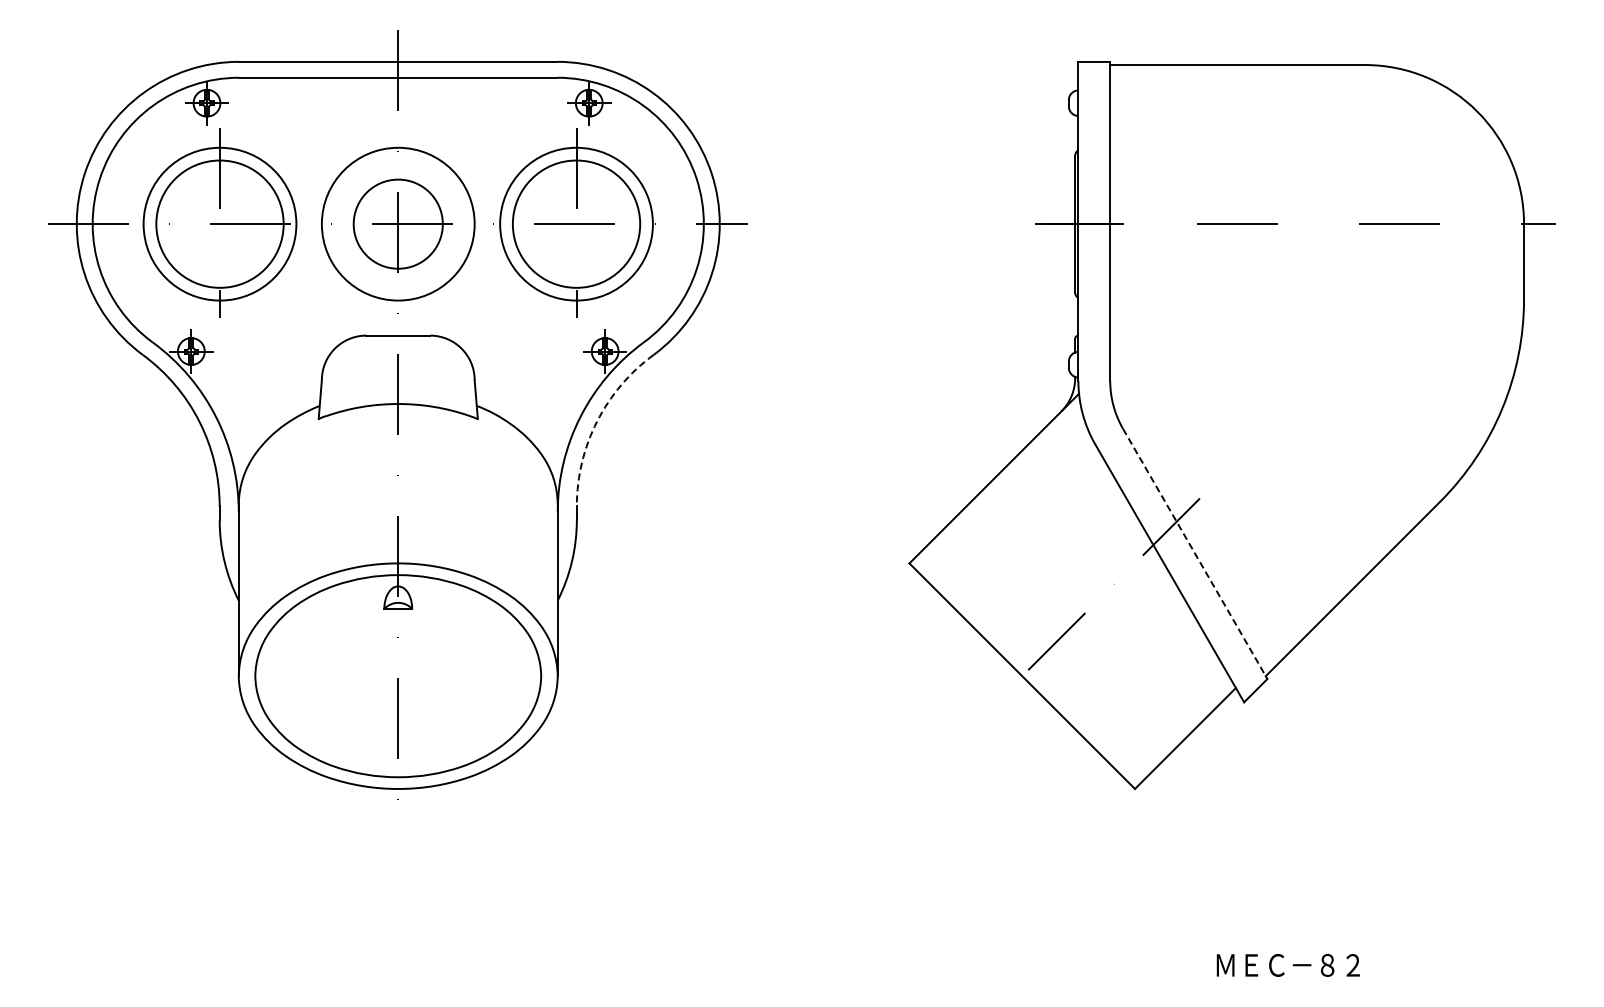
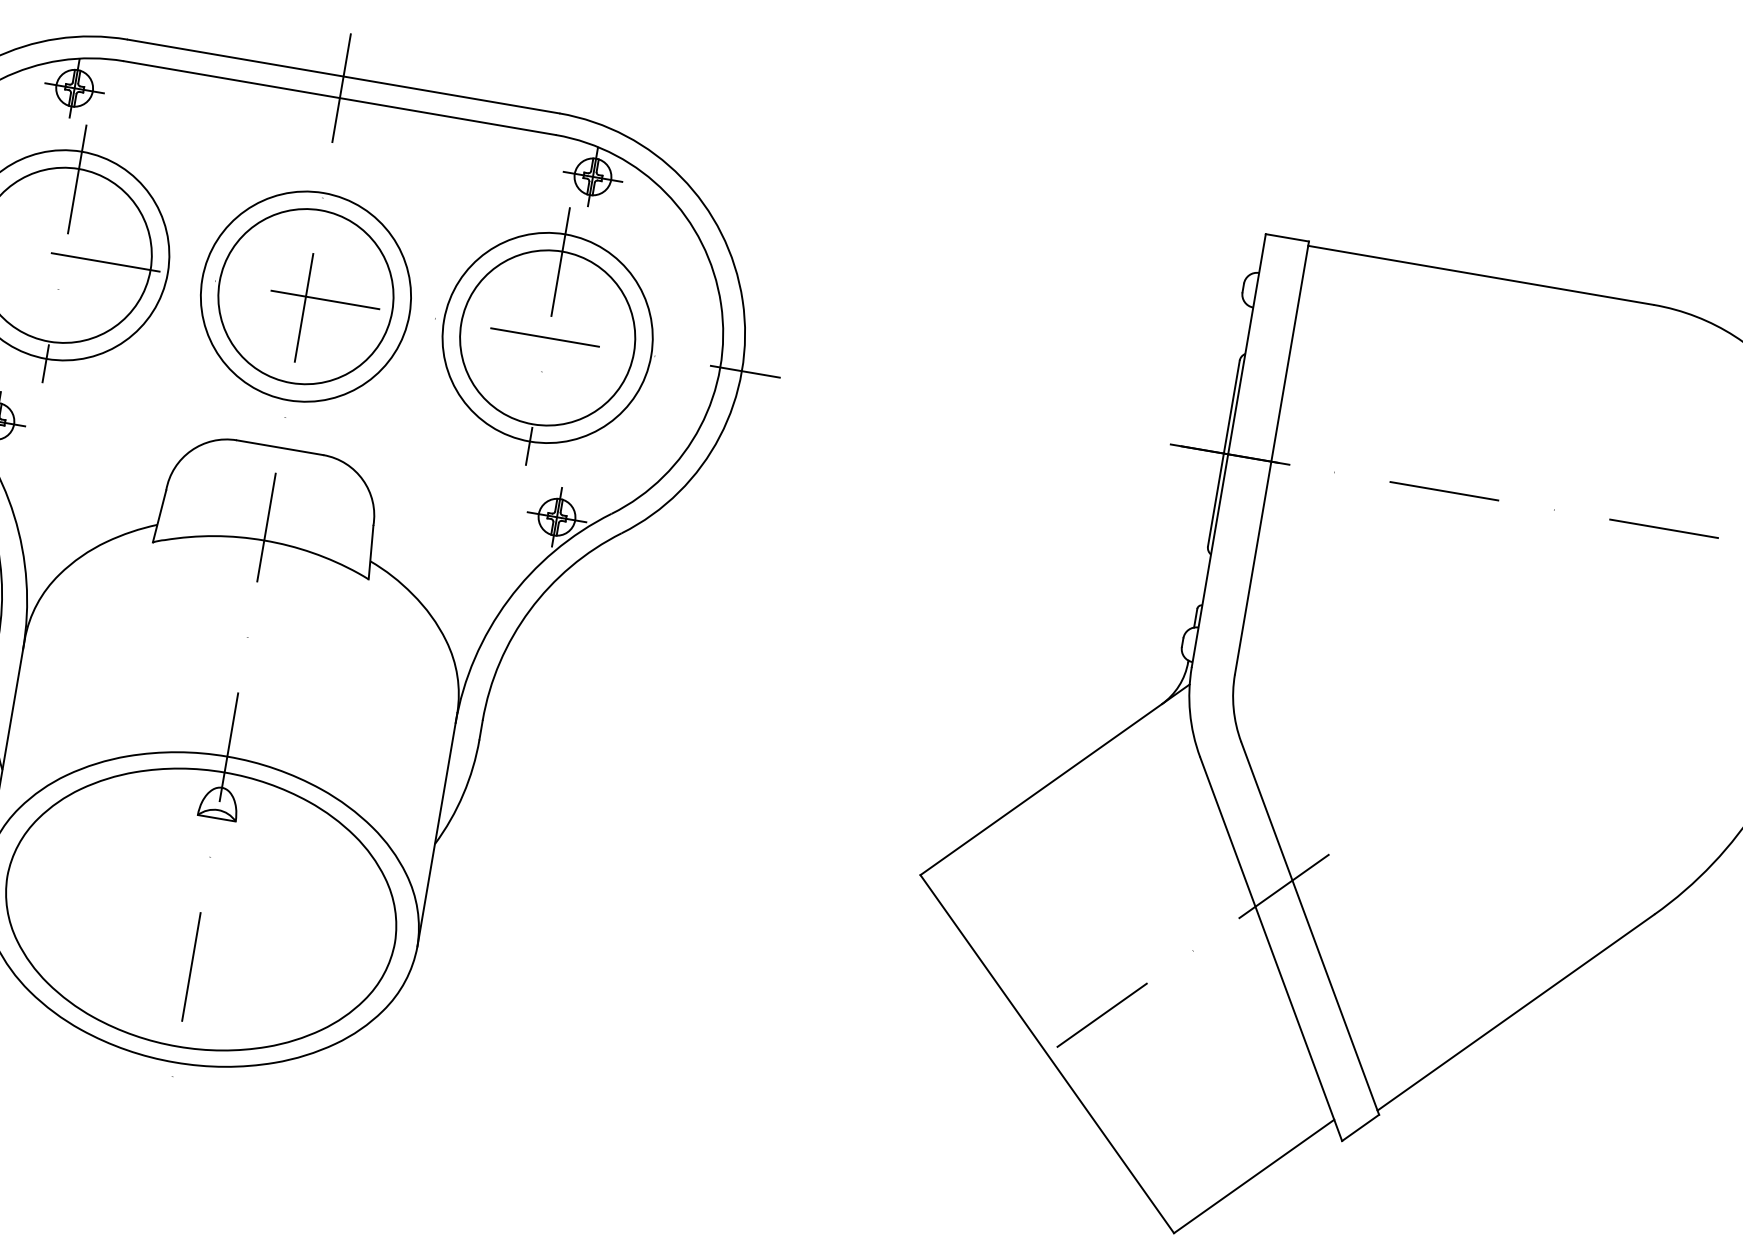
circle: (397, 223) -> (305, 295), size x1.43
arc: (597, 421) -> (530, 610), dashed -> solid
line: (1195, 554) -> (1310, 929), dashed -> solid

